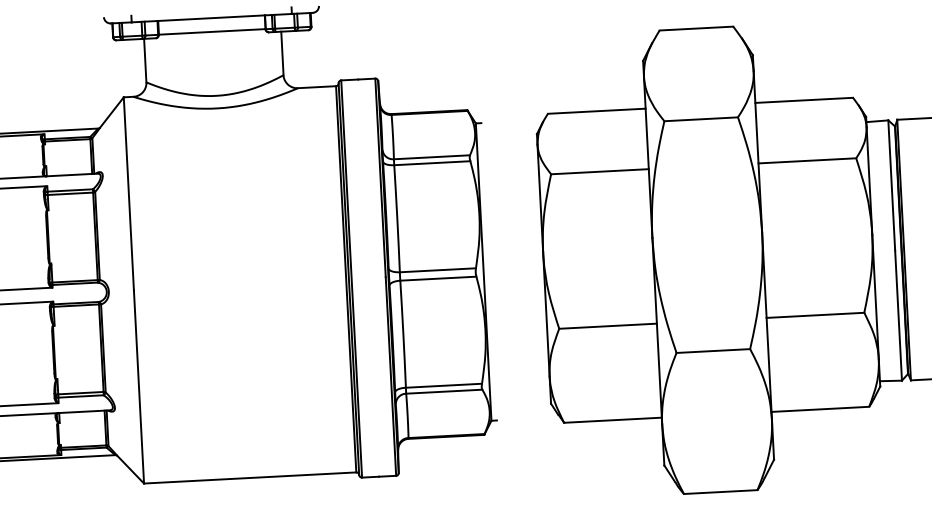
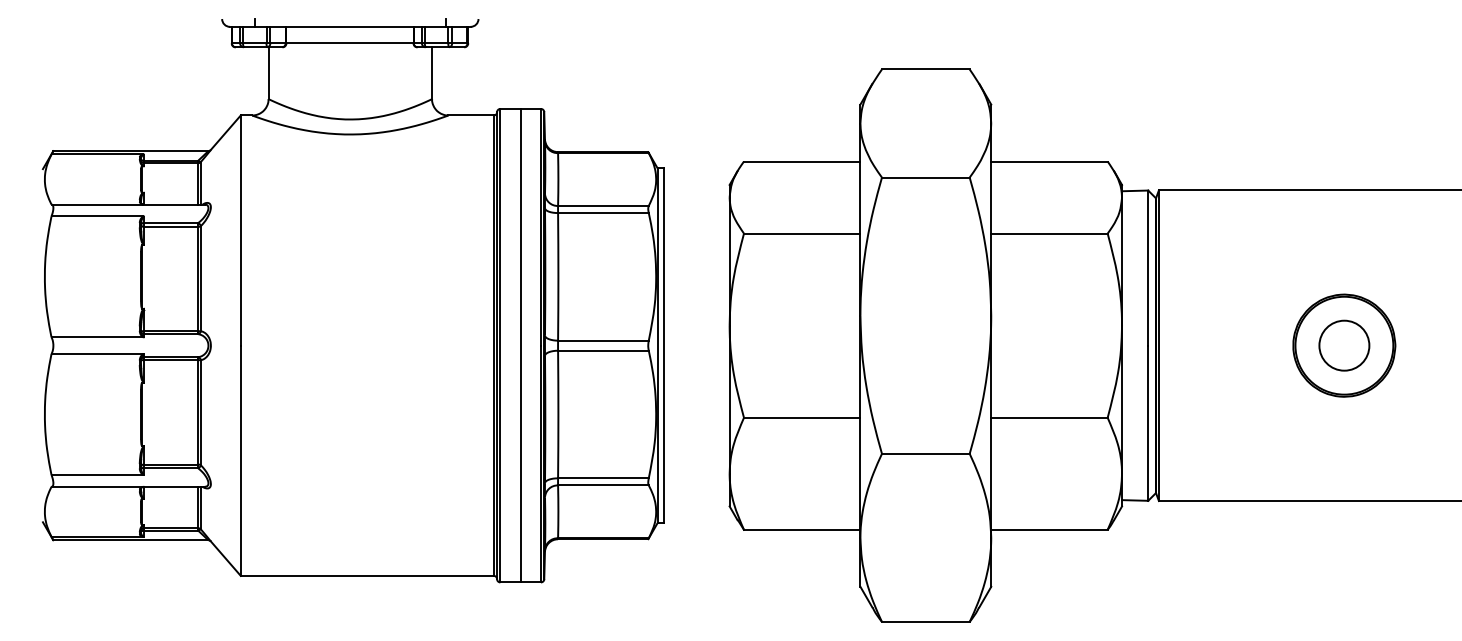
line: (489, 271) -> (664, 345), added
line: (368, 277) -> (520, 345), added

